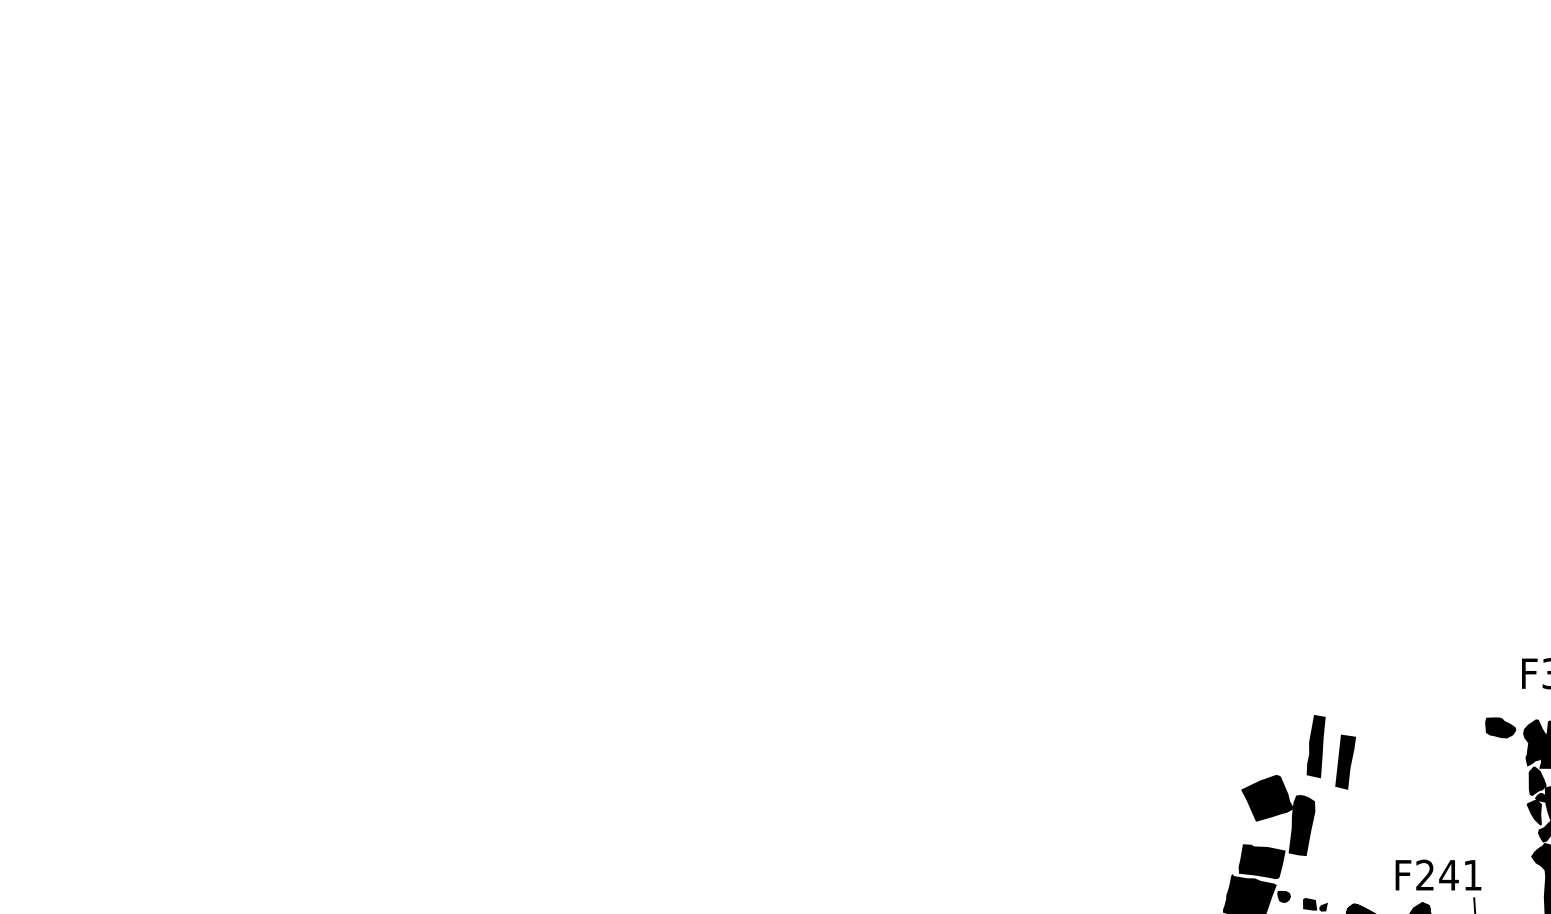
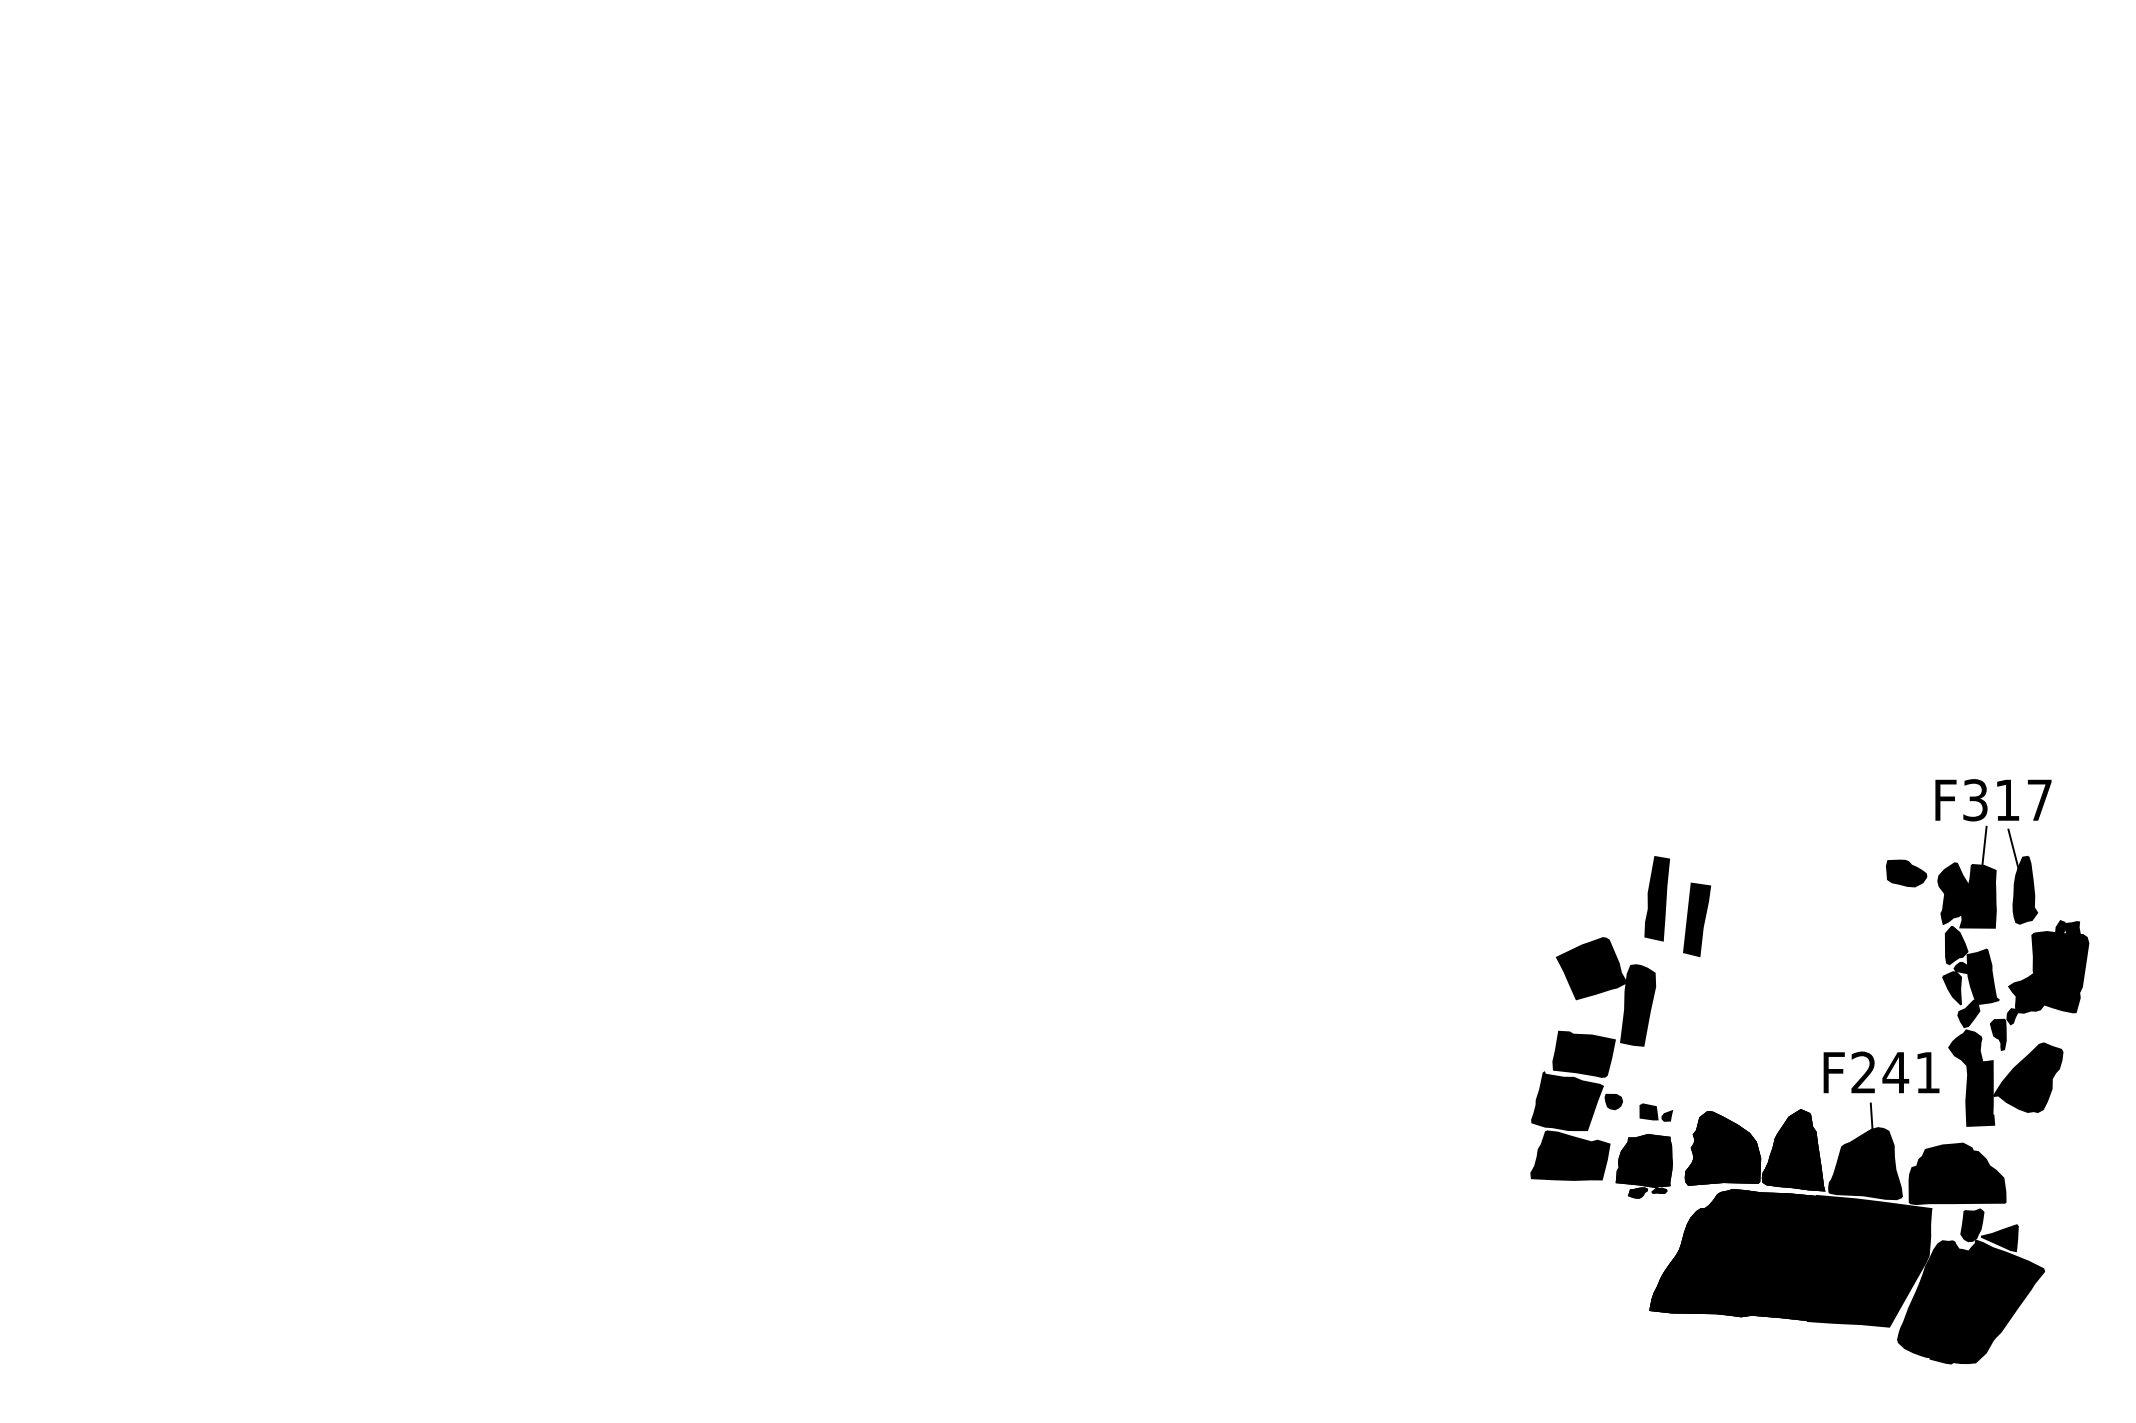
text: (1438, 875) -> (1881, 1072), moved

